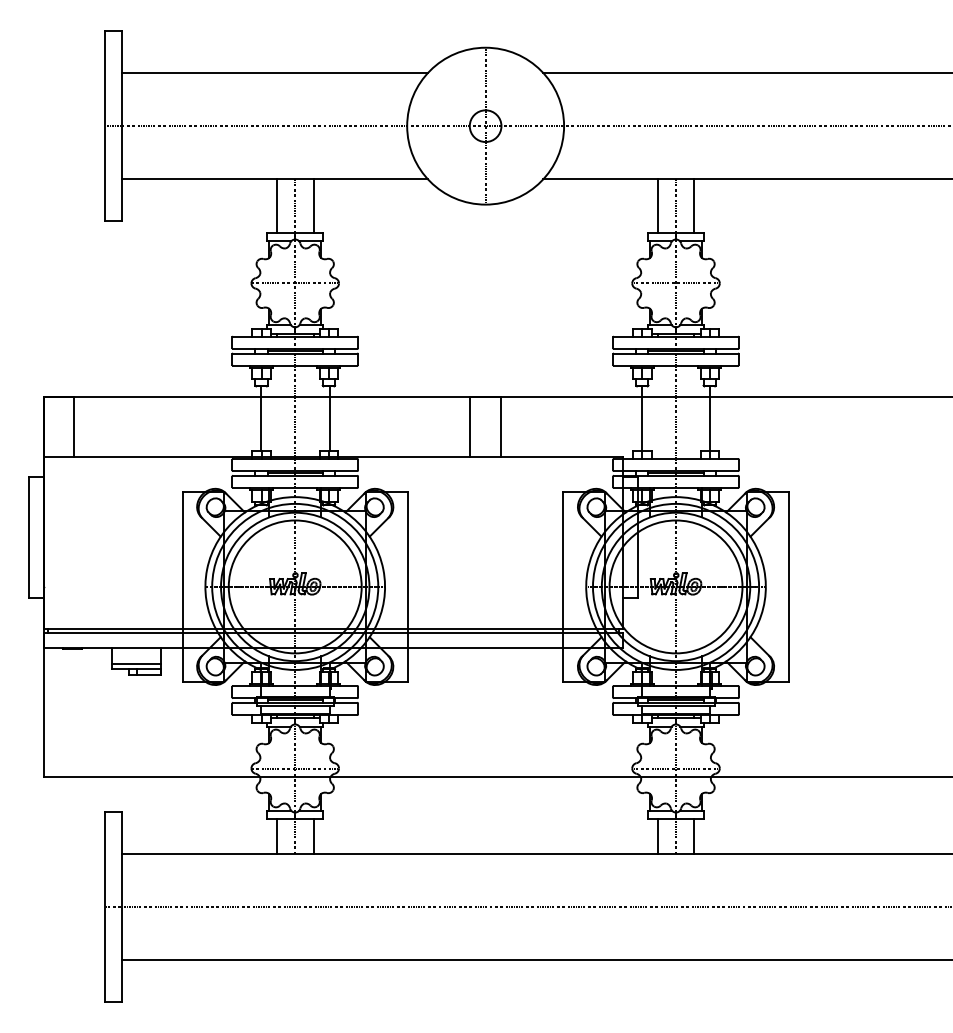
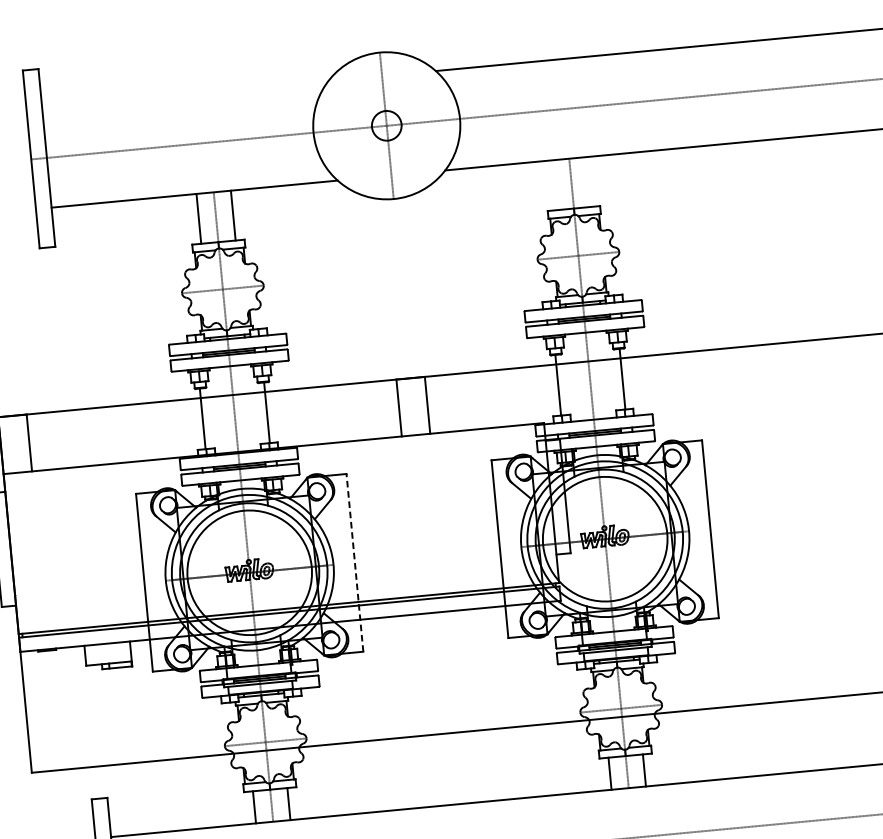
line: (274, 72) -> (184, 94), removed
line: (657, 205) -> (554, 184), removed
line: (694, 205) -> (588, 181), removed
line: (407, 586) -> (354, 562), solid -> dashed
line: (136, 663) -> (108, 658), removed

